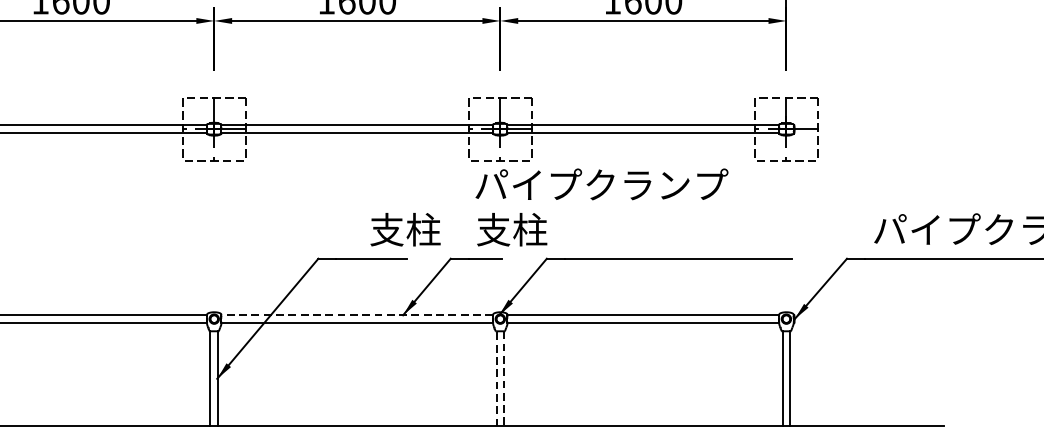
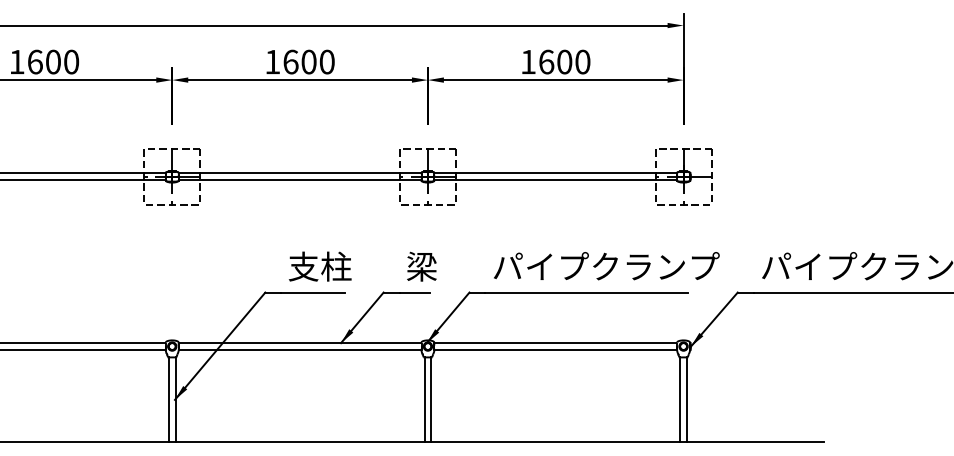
text: (601, 184) -> (606, 266), moved
text: (405, 229) -> (320, 266), moved
text: (512, 229) -> (438, 266), 支柱 -> 梁
line: (356, 315) -> (299, 343), dashed -> solid
line: (496, 378) -> (424, 399), dashed -> solid
line: (504, 378) -> (431, 399), dashed -> solid

